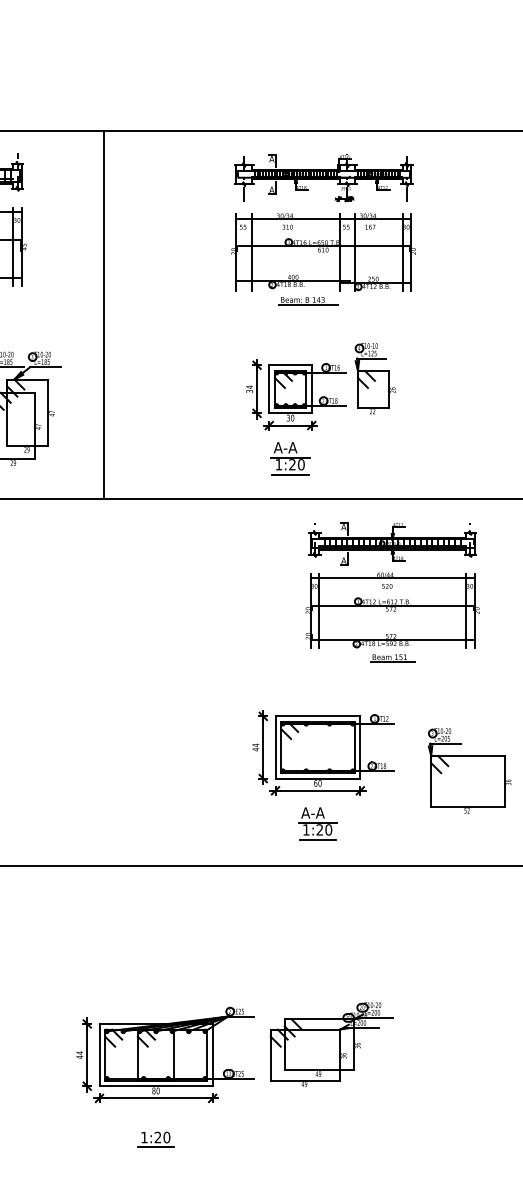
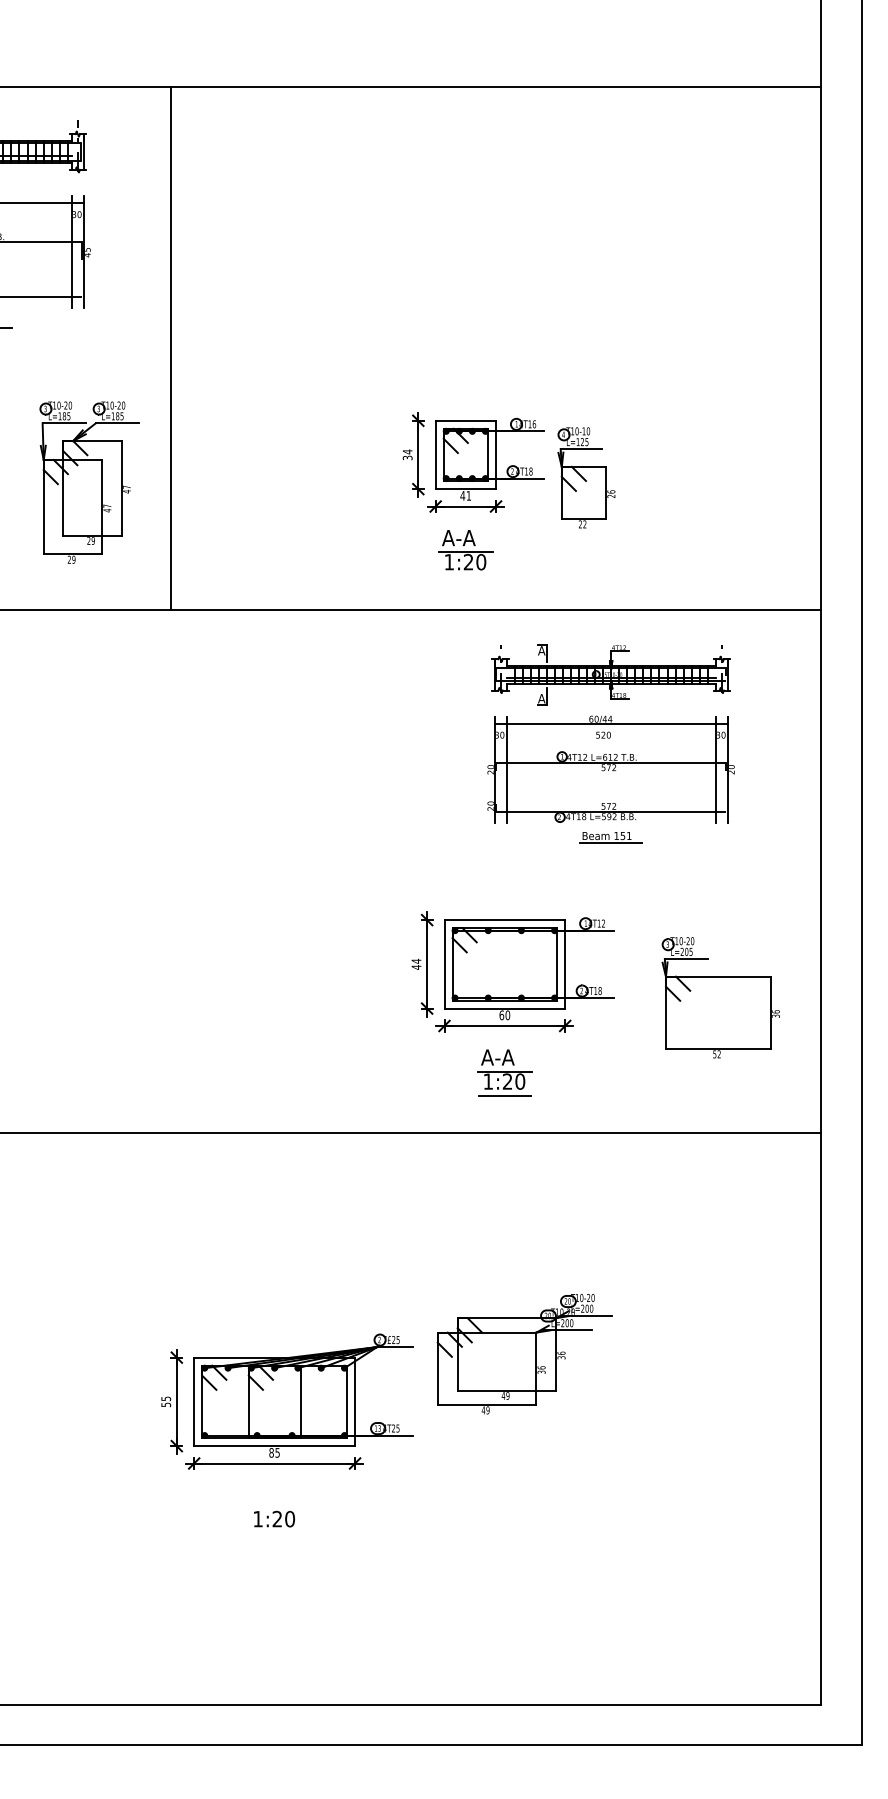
part: (323, 230) -> (512, 228), removed
line: (103, 314) -> (170, 348), moved
part: (375, 378) -> (586, 477), moved
text: (290, 417) -> (465, 495), 30 -> 41
line: (290, 474) -> (465, 576), removed
part: (331, 1044) -> (524, 1354), moved
text: (80, 1054) -> (166, 1401), 44 -> 55
text: (158, 1090) -> (277, 1452), 80 -> 85
line: (155, 1147) -> (274, 1533), removed

